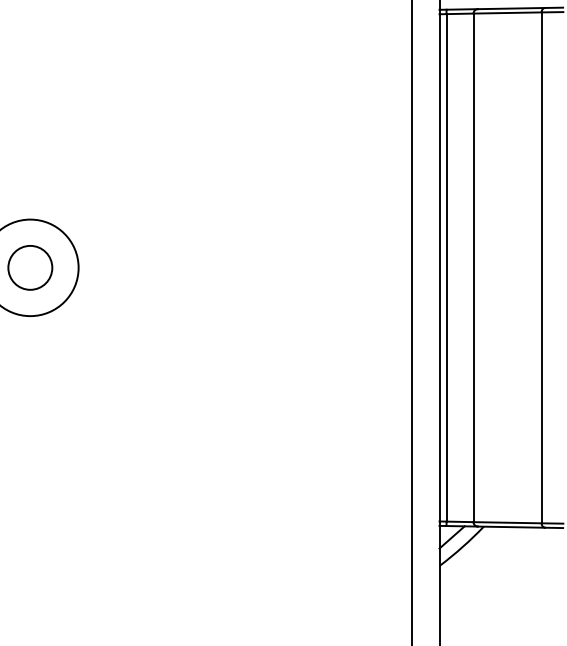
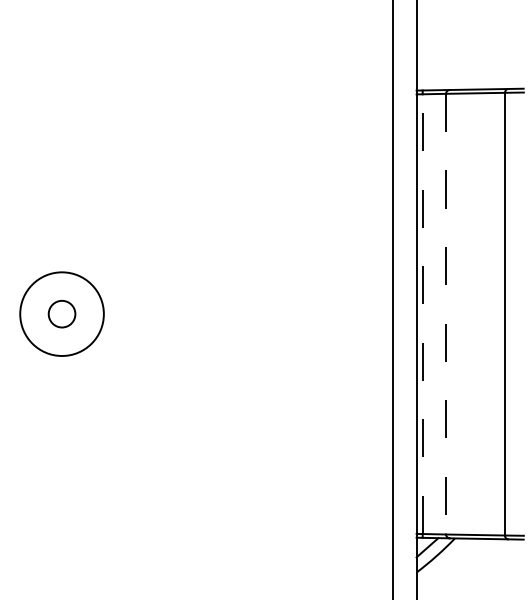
circle: (30, 268) -> (62, 314), size x0.7
line: (446, 268) -> (422, 314), solid -> dashed
line: (474, 268) -> (446, 314), solid -> dashed

